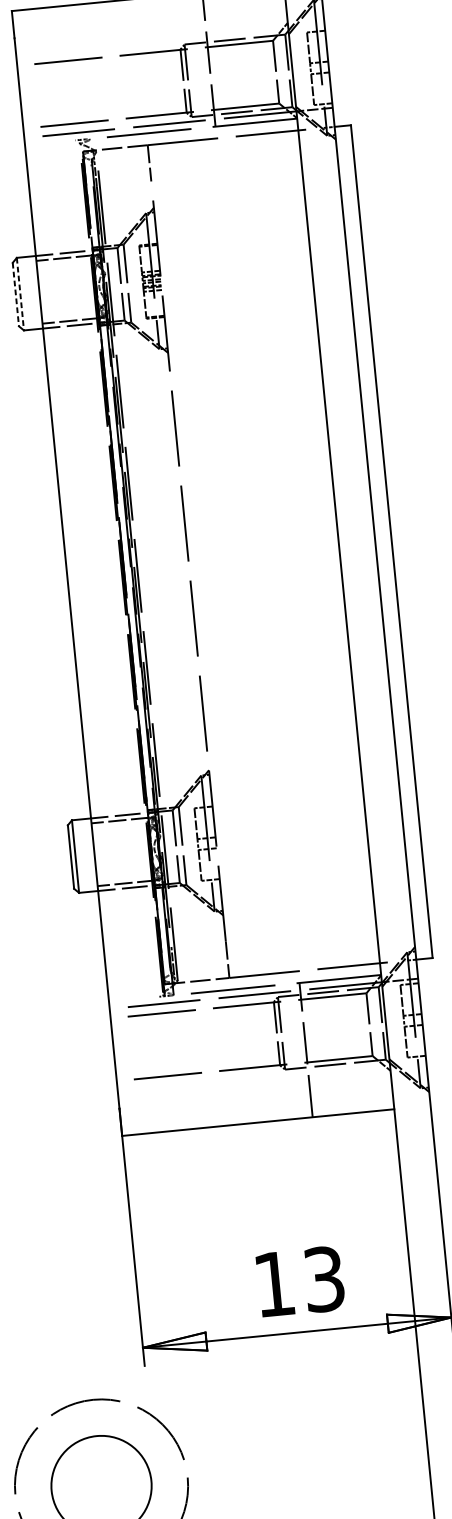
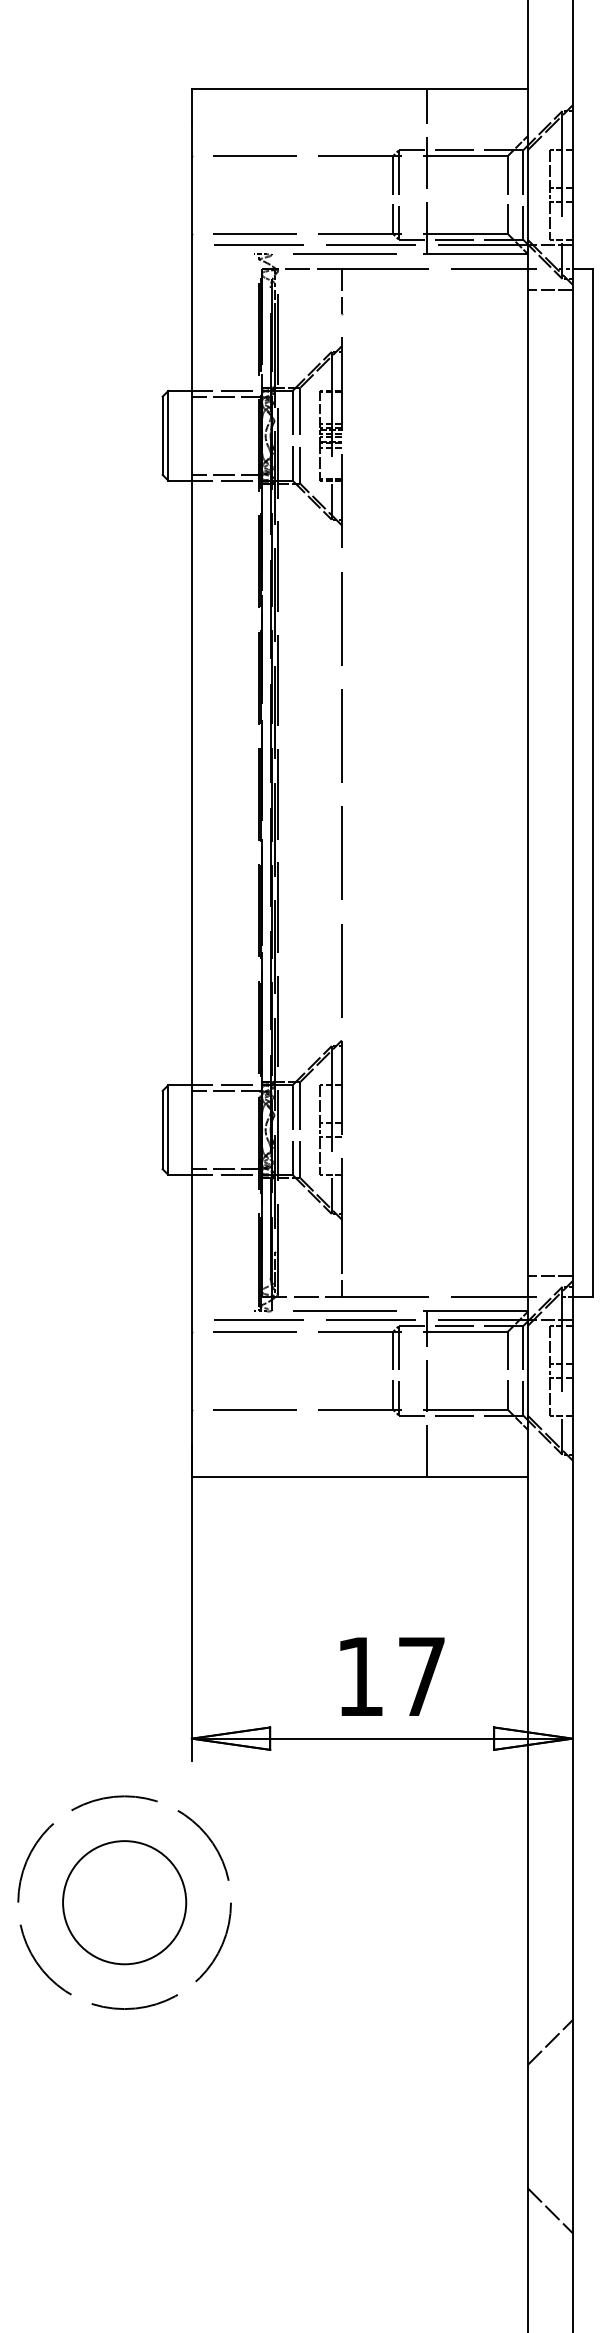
line: (317, 146) -> (549, 290), added
line: (20, 293) -> (168, 435), dashed -> solid
line: (15, 295) -> (162, 436), dashed -> solid
line: (395, 944) -> (549, 1275), added
text: (324, 1279) -> (421, 1676), 13 -> 17

